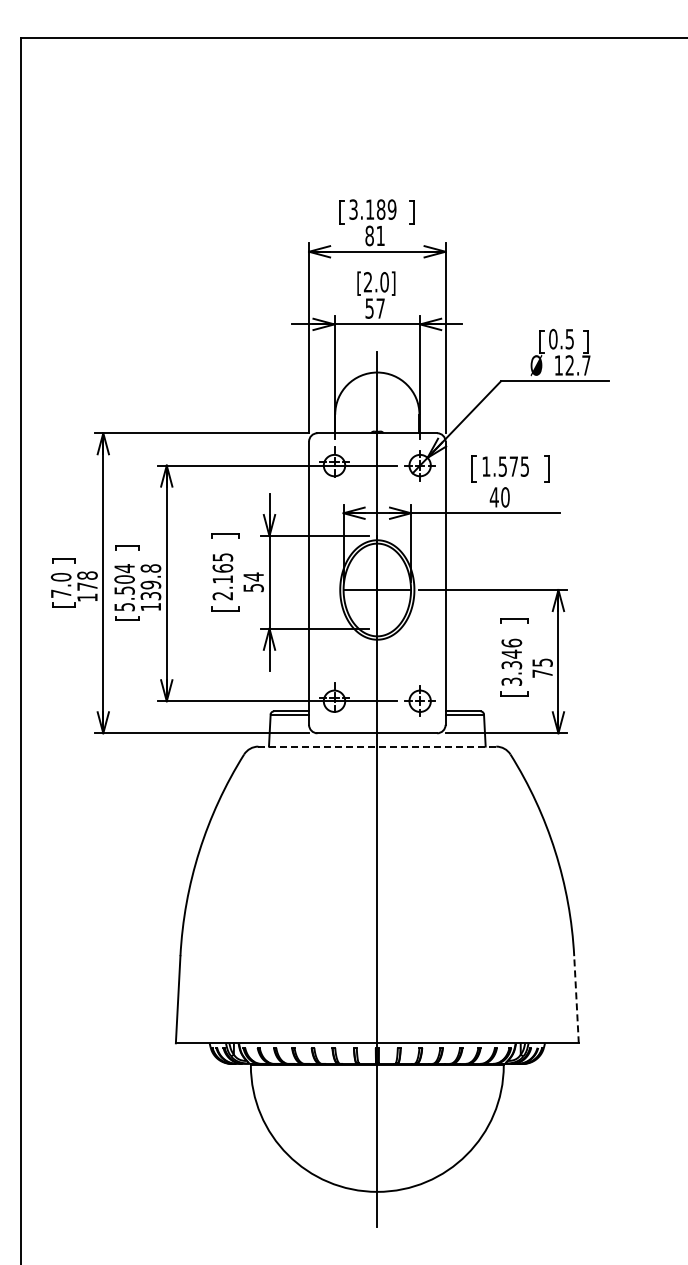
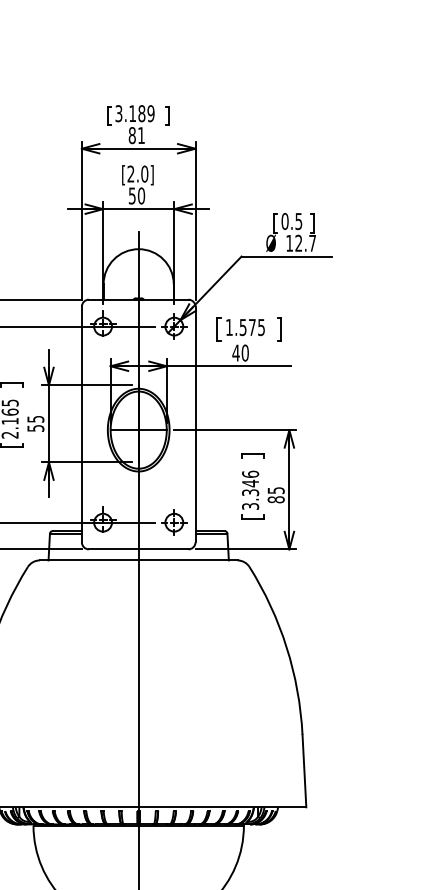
text: (380, 308) -> (141, 195), 57 -> 50
text: (253, 576) -> (35, 418), 54 -> 55
text: (542, 673) -> (276, 499), 75 -> 85
line: (377, 746) -> (138, 560), dashed -> solid
line: (576, 999) -> (304, 770), dashed -> solid

